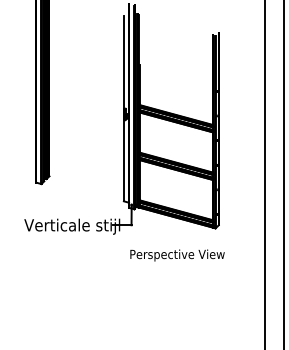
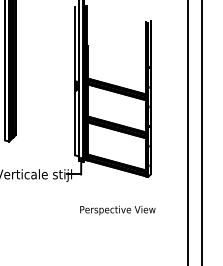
text: (177, 255) -> (117, 210), moved

